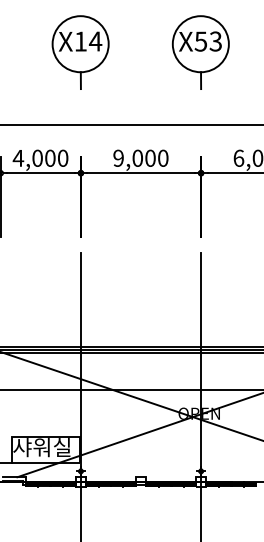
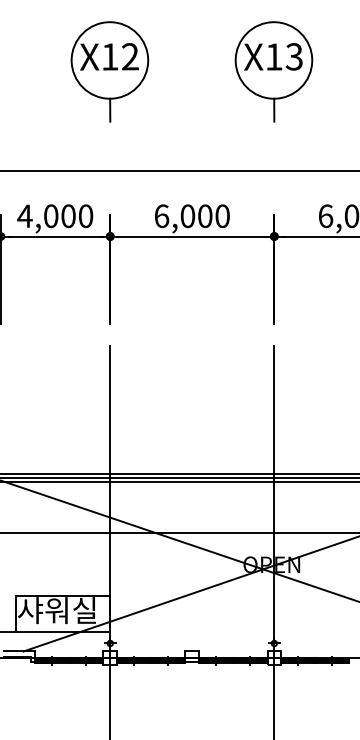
text: (95, 41) -> (130, 56), X14 -> X12
text: (200, 41) -> (273, 56), X53 -> X13
text: (118, 158) -> (161, 216), 9,000 -> 6,000

